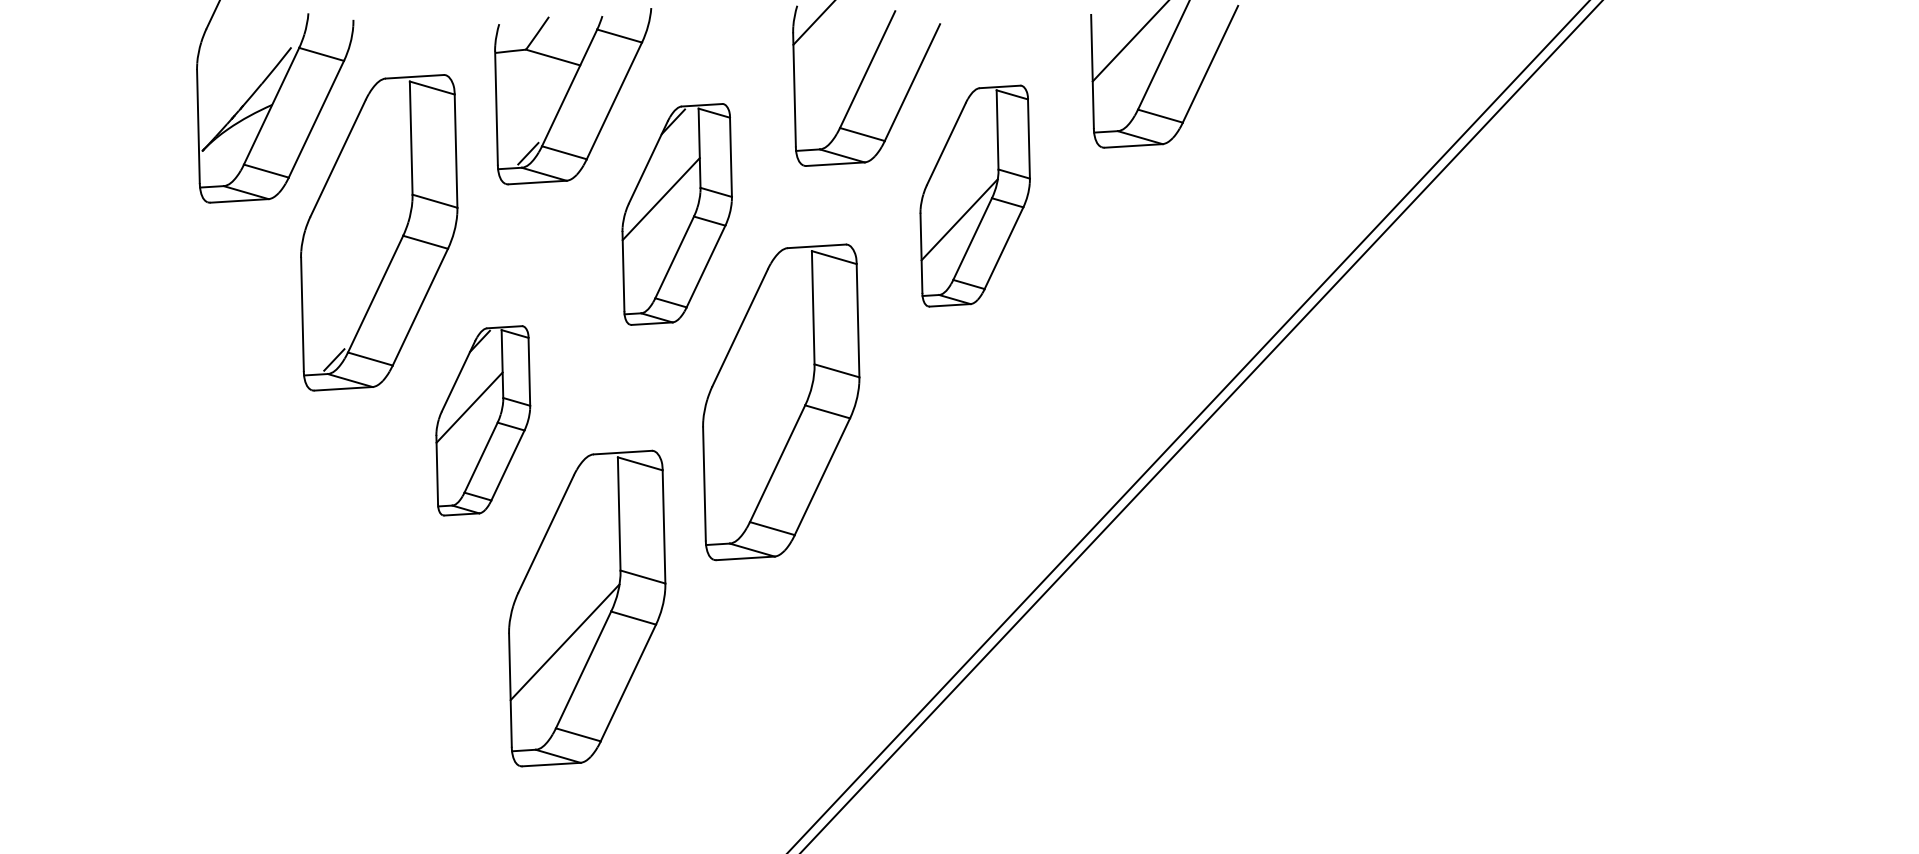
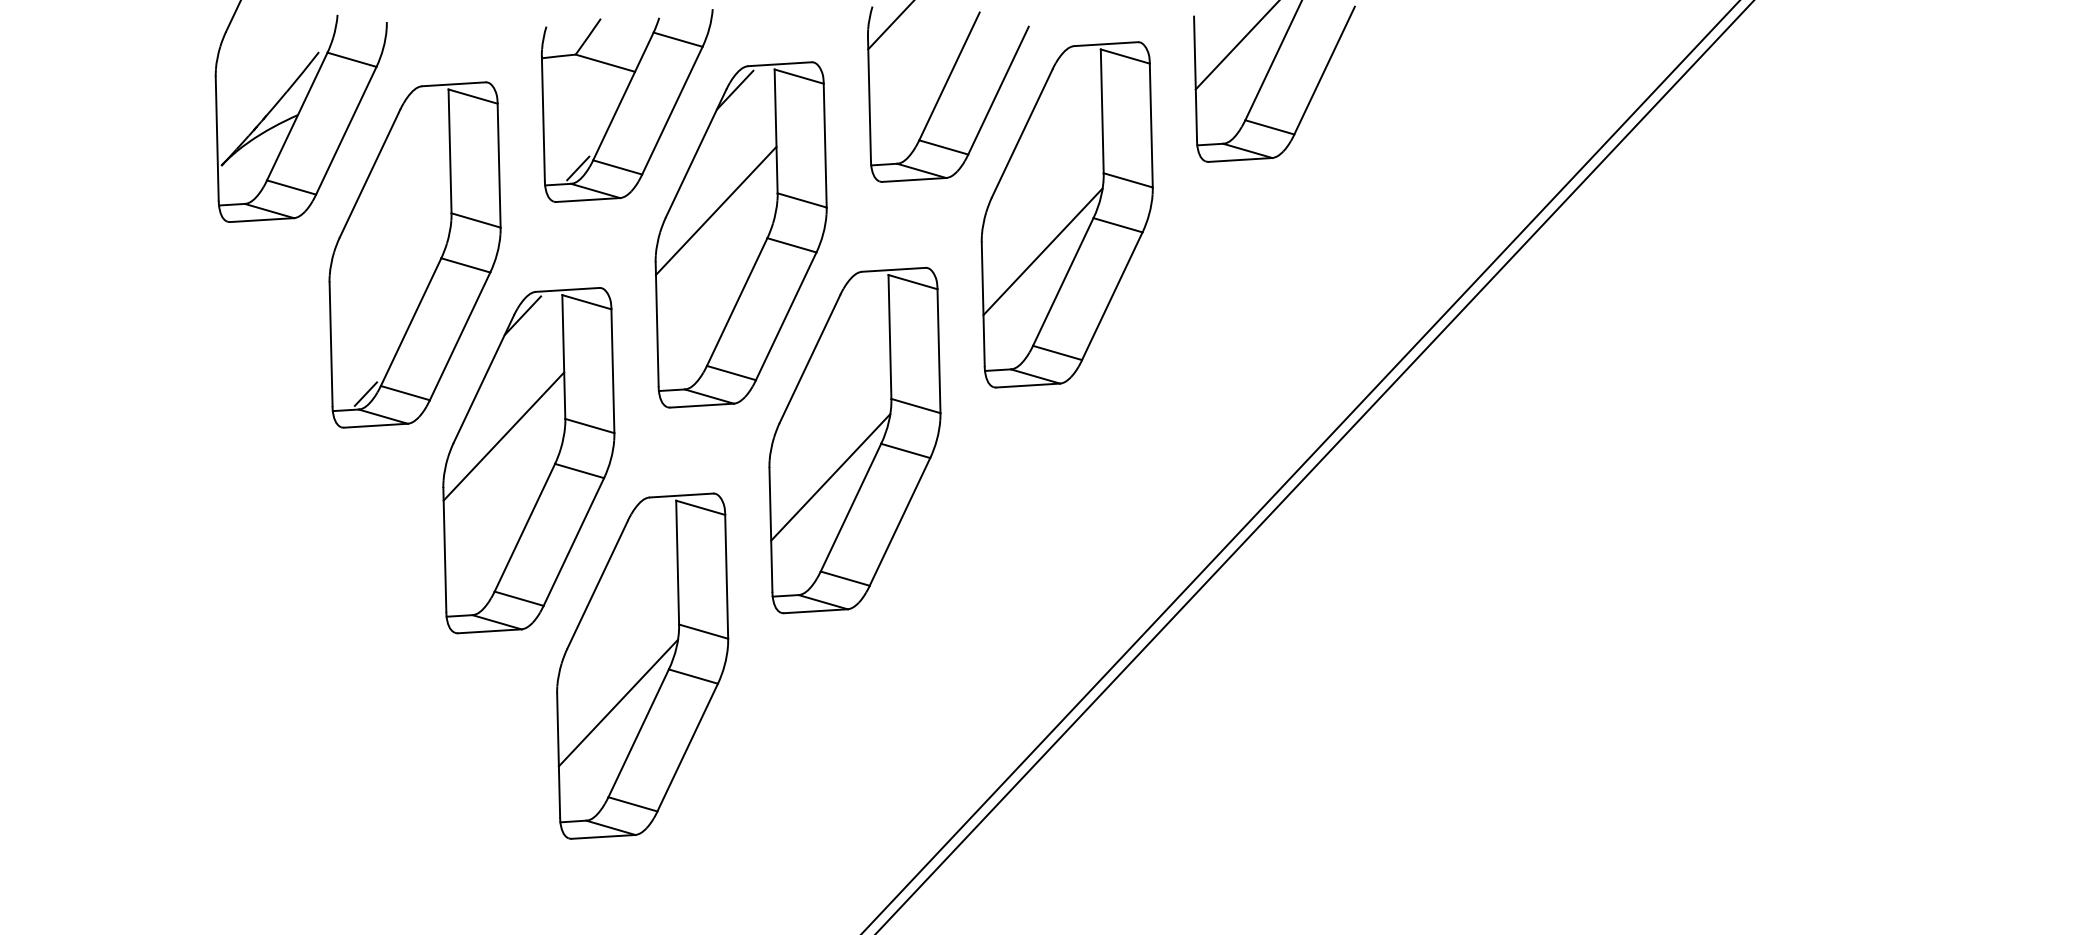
part: (974, 195) -> (1066, 214), size x1.43
part: (676, 214) -> (740, 234), size x1.43
part: (482, 420) -> (528, 460), size x1.67
line: (758, 436) -> (830, 477), added

